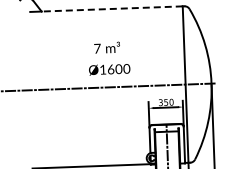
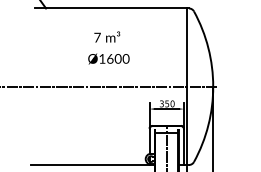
line: (112, 9) -> (116, 8), dashed -> solid
text: (108, 58) -> (108, 47), moved

